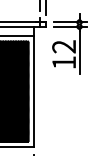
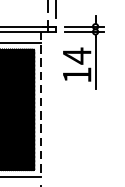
text: (63, 46) -> (76, 55), 12 -> 14
line: (34, 87) -> (41, 104), solid -> dashed

